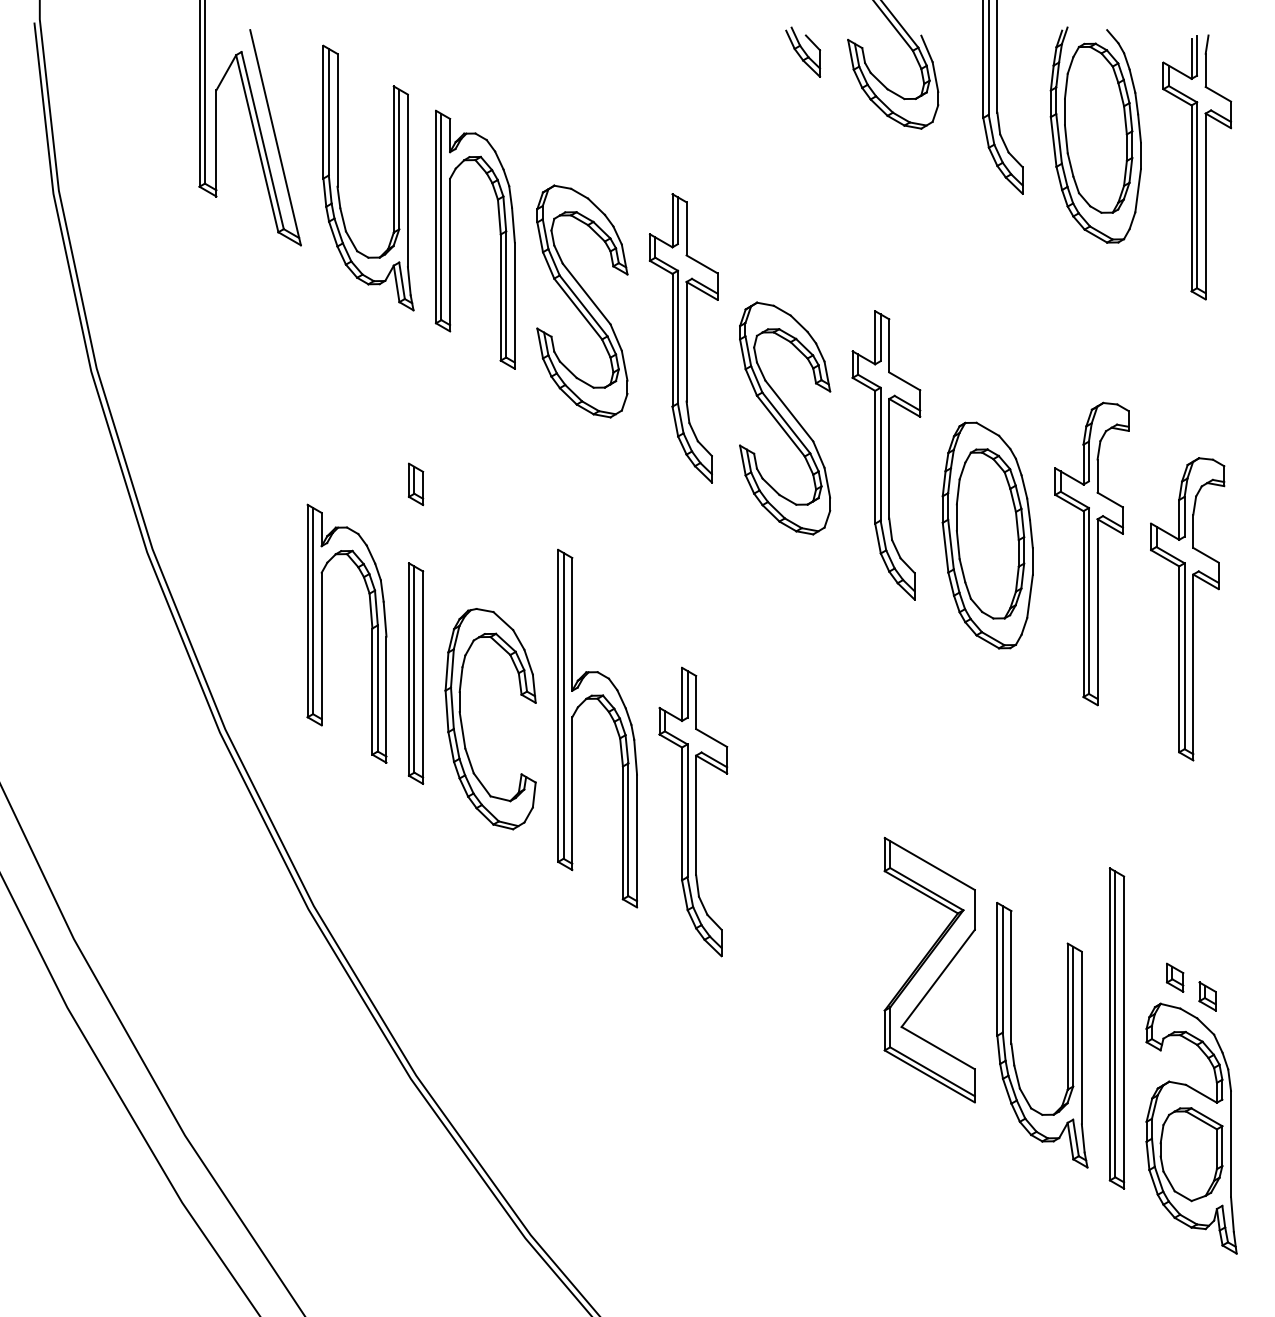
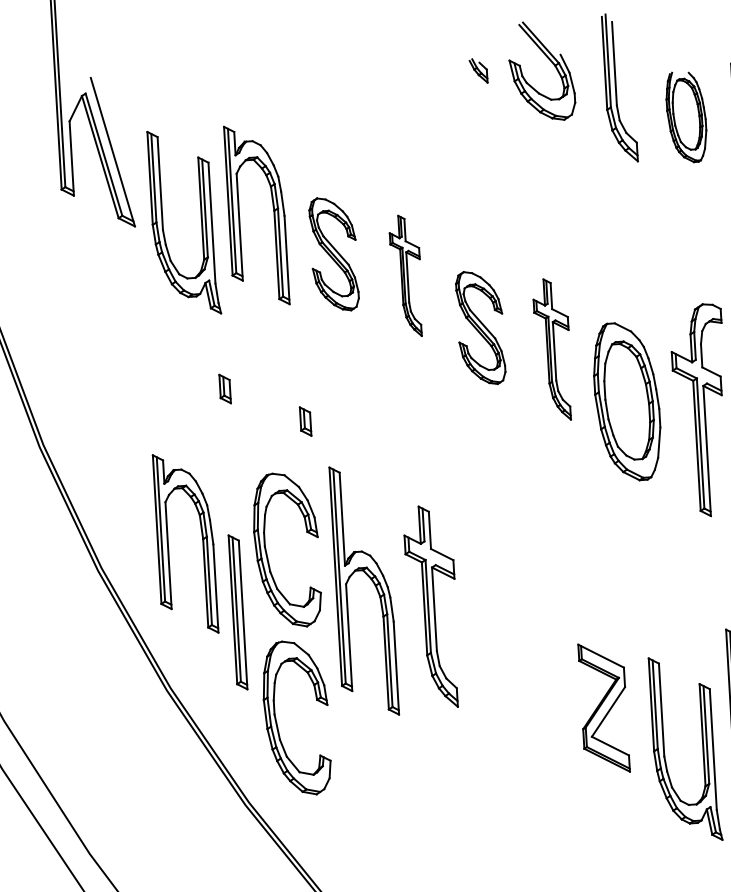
part: (803, 51) -> (478, 70), size x0.7
part: (1095, 134) -> (686, 116), size x0.6
part: (393, 177) -> (201, 221), moved
part: (582, 301) -> (334, 254), size x0.7
part: (683, 338) -> (406, 276), size x0.6
part: (785, 418) -> (480, 328), size x0.7
part: (886, 455) -> (553, 349), size x0.7
part: (528, 537) -> (305, 421), added
part: (322, 633) -> (168, 544), moved
part: (415, 673) -> (237, 612), moved
part: (612, 720) -> (374, 584), moved
part: (462, 961) -> (276, 720), added
part: (929, 969) -> (603, 707), size x0.7

